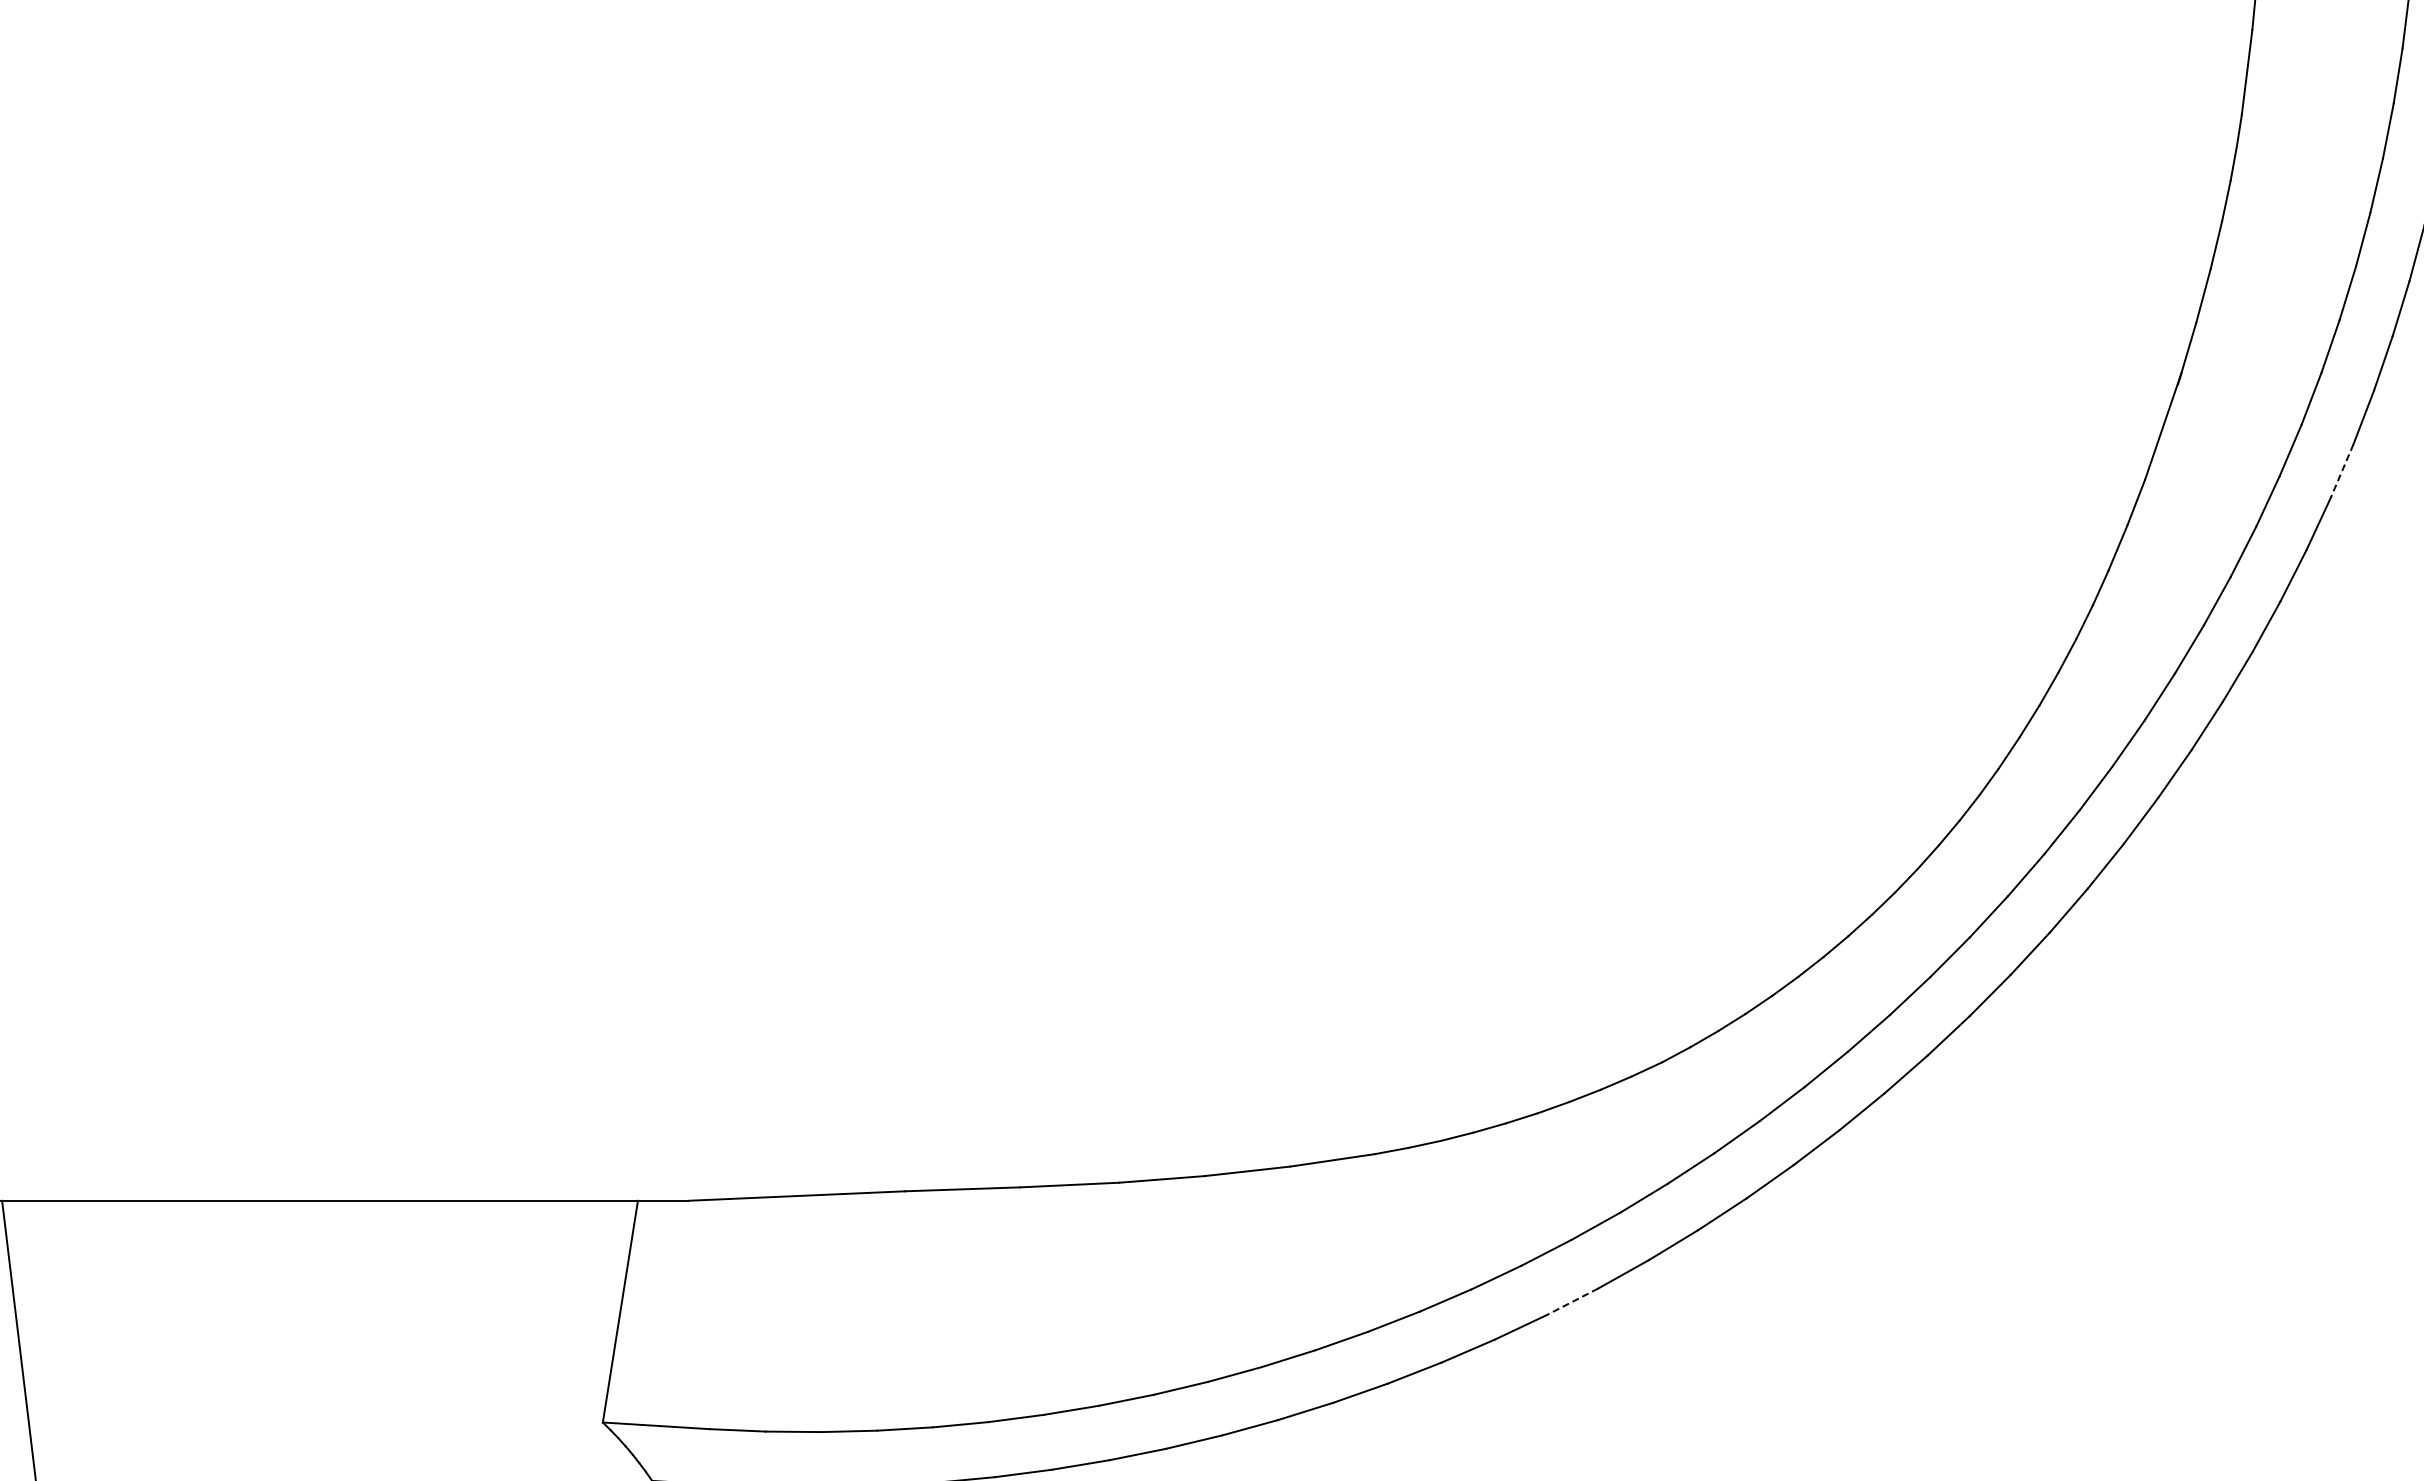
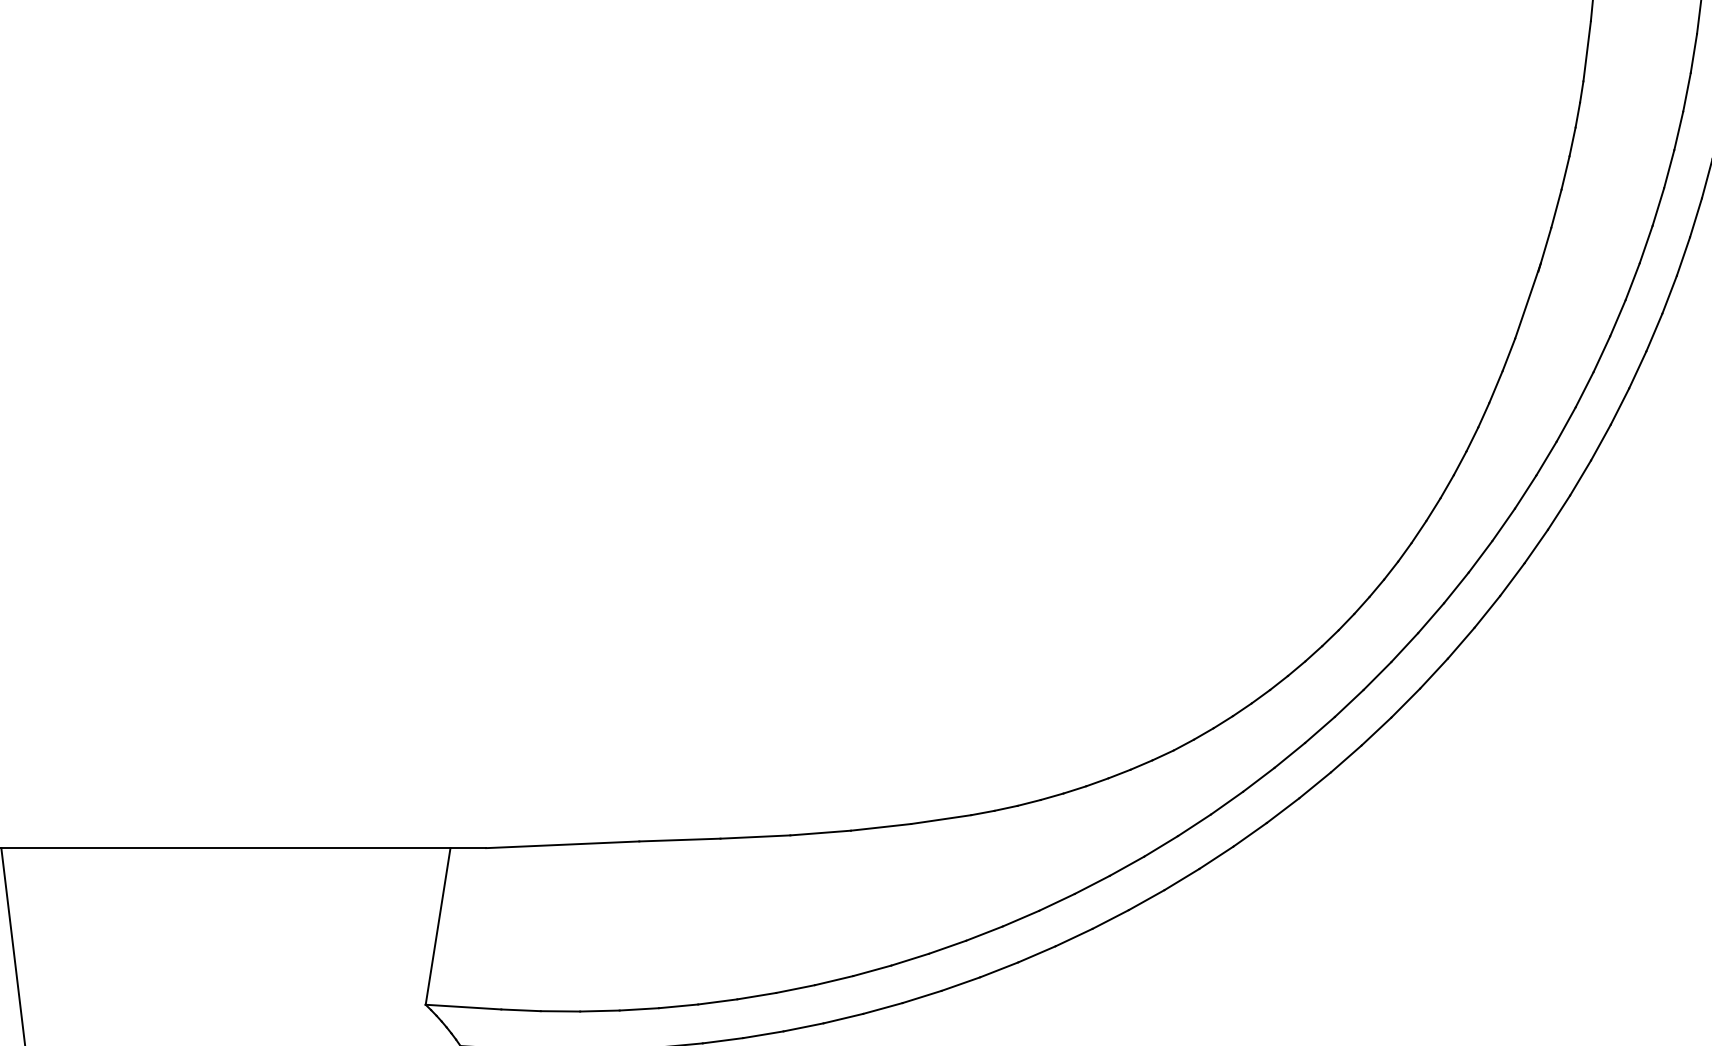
line: (2342, 470) -> (1654, 332), dashed -> solid
line: (1572, 1301) -> (1110, 919), dashed -> solid

